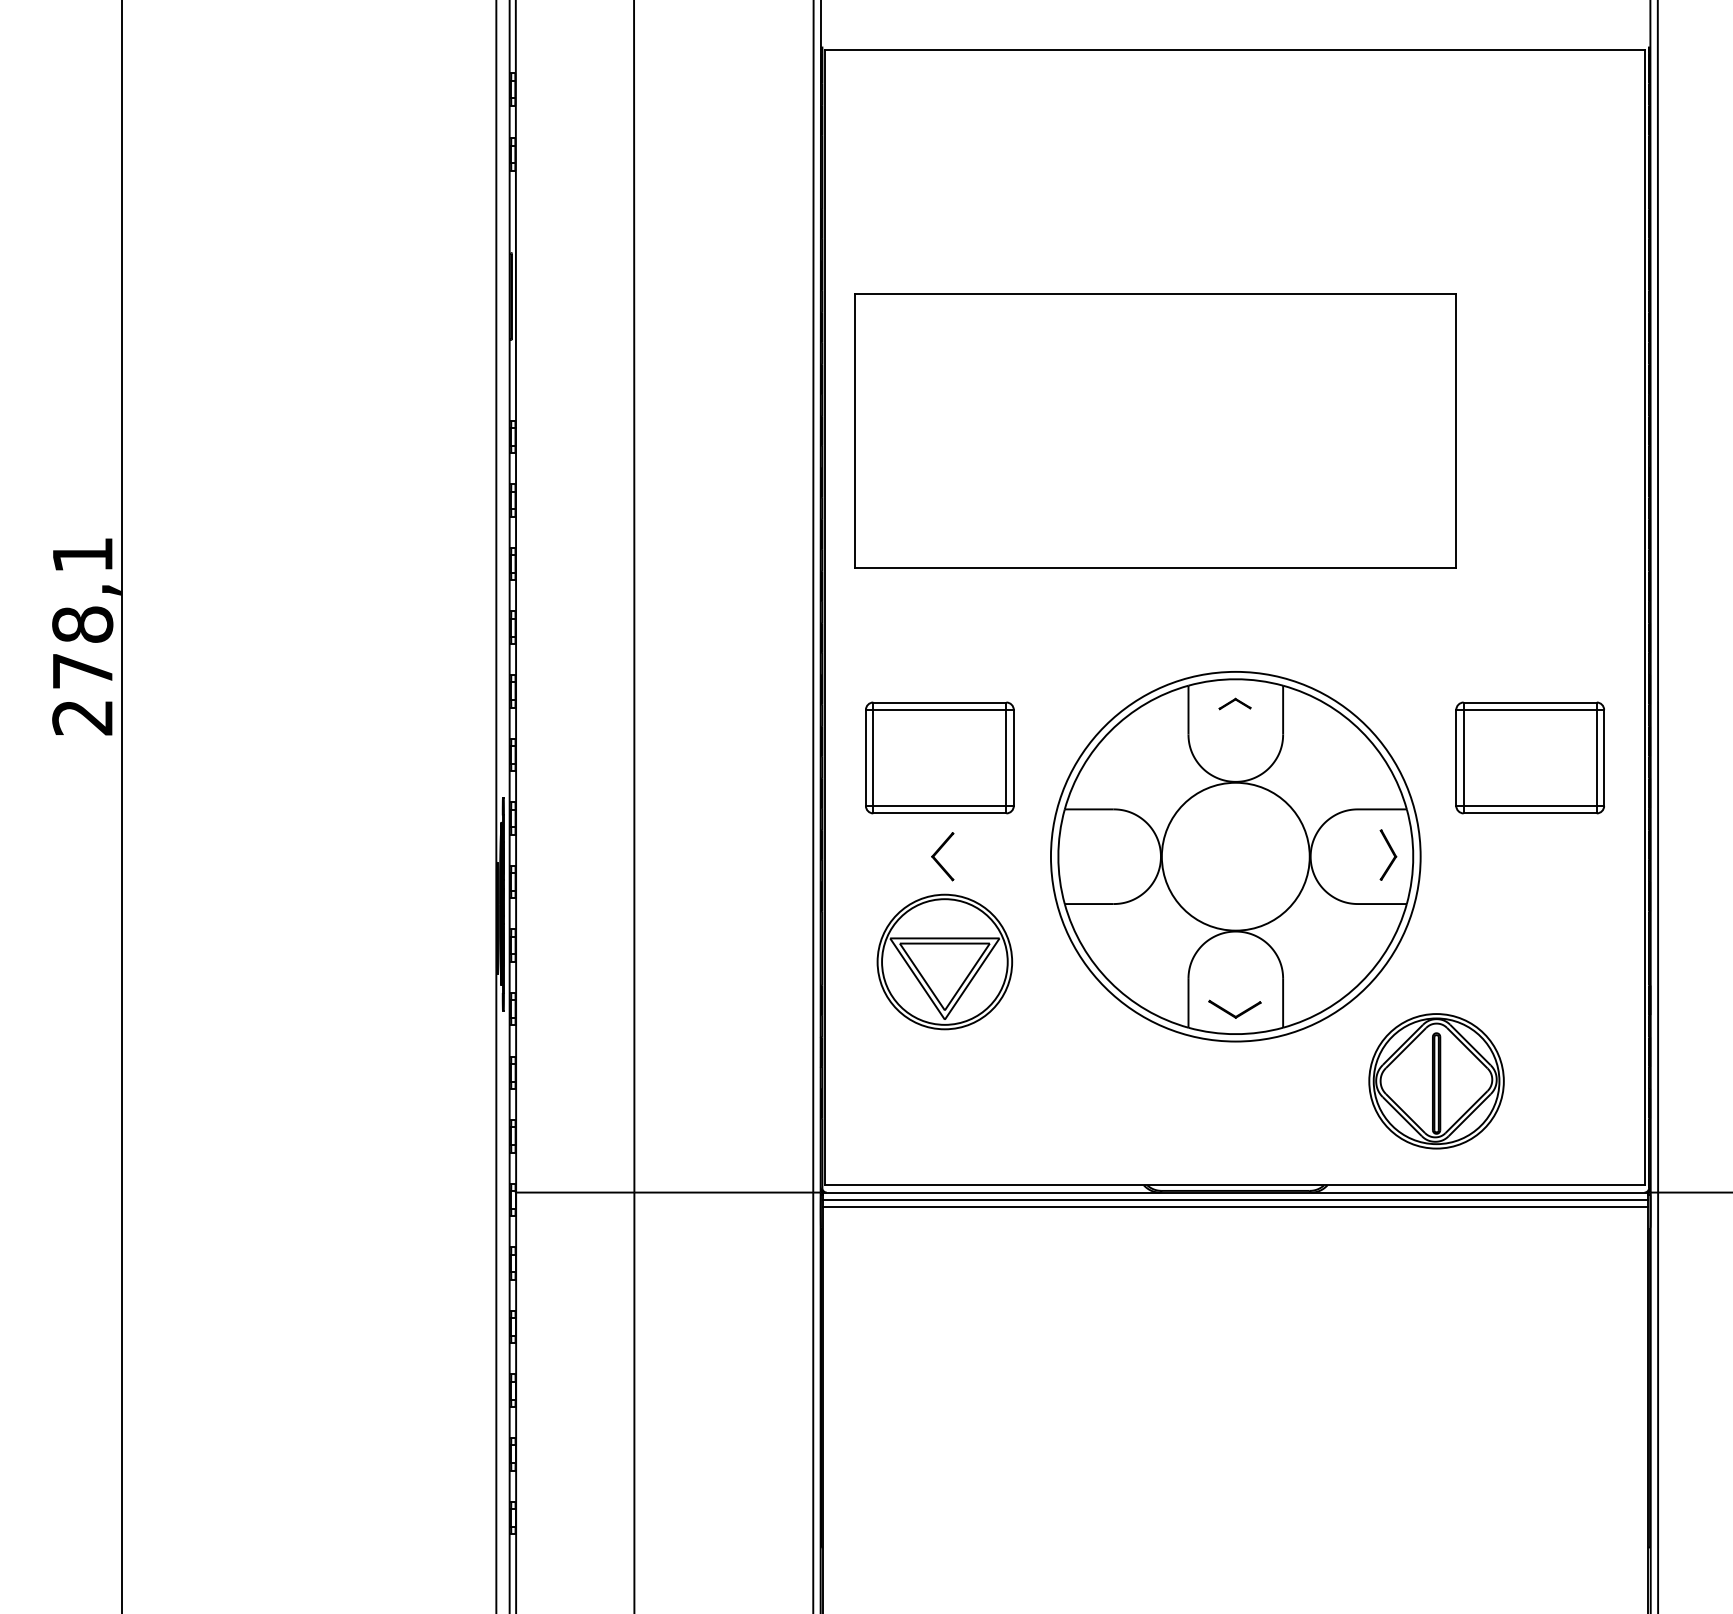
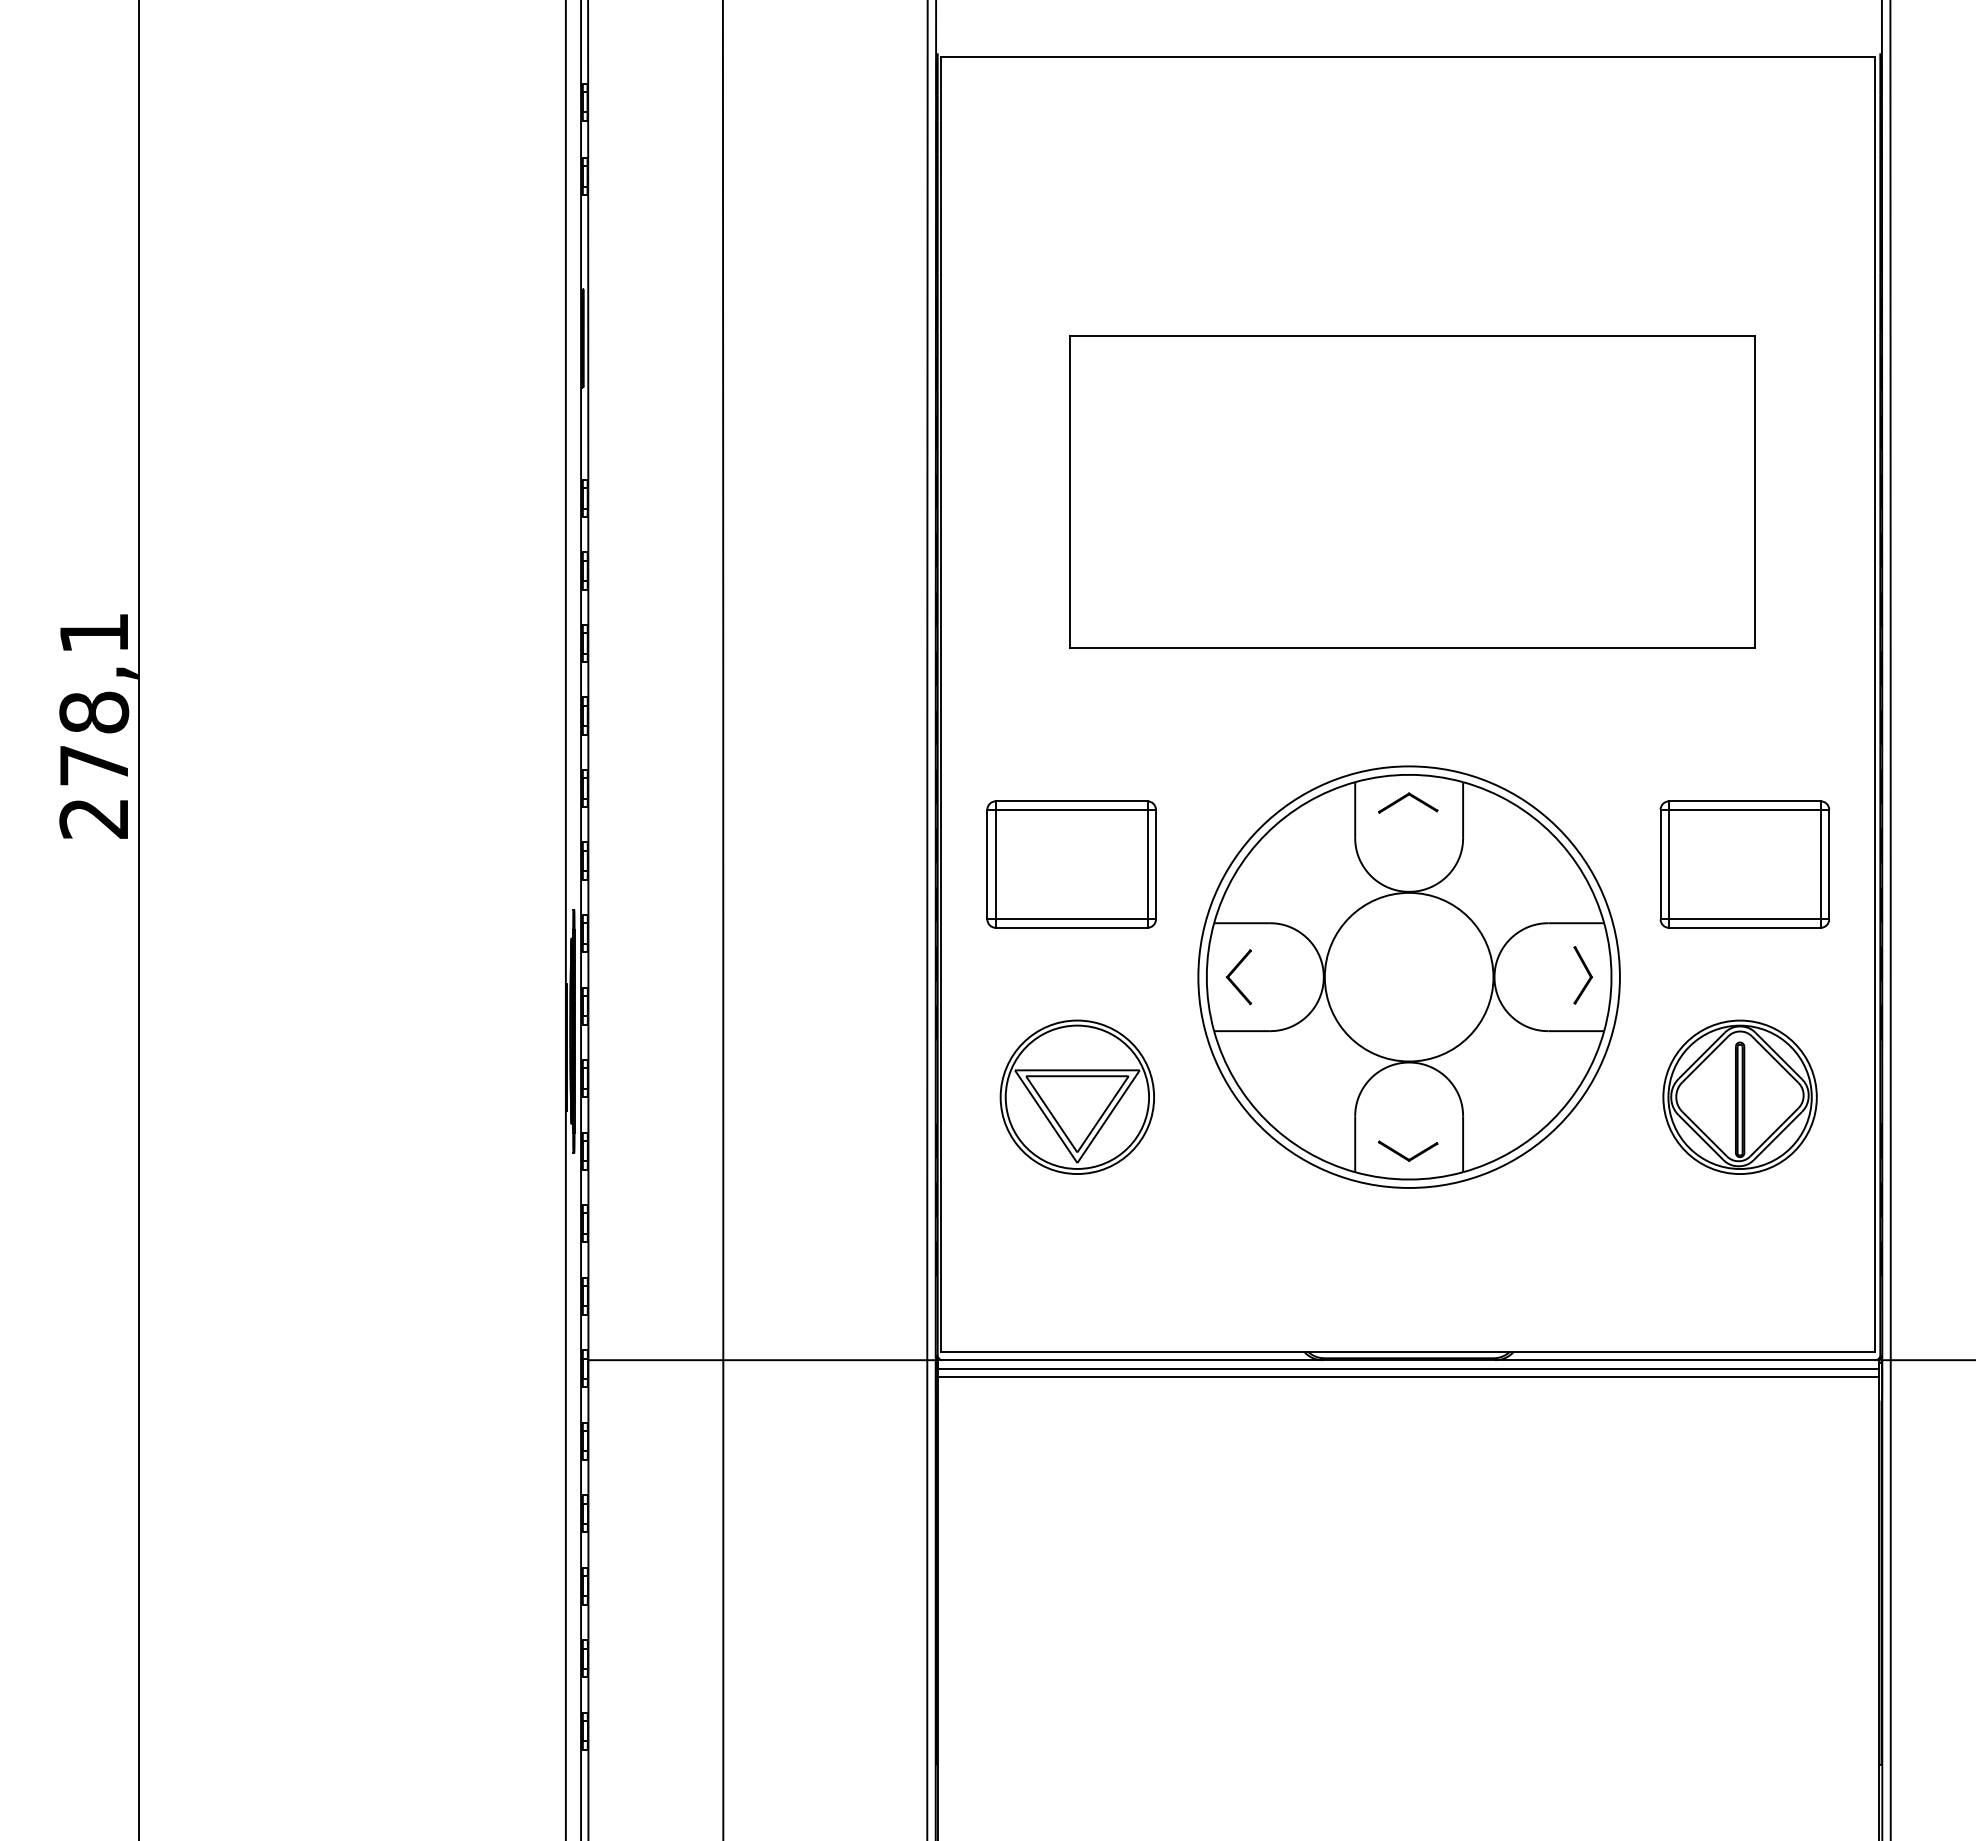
part: (1155, 430) -> (1412, 491), moved
part: (1235, 703) -> (1408, 802), size x1.67
part: (937, 860) -> (1233, 981), moved
part: (1436, 1080) -> (1739, 1096), moved

